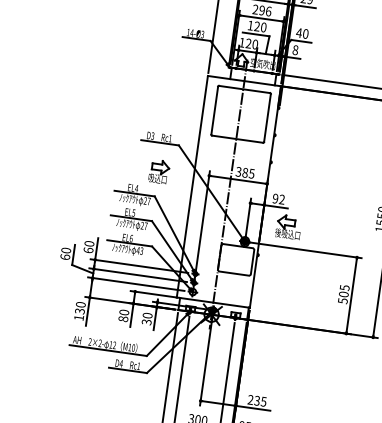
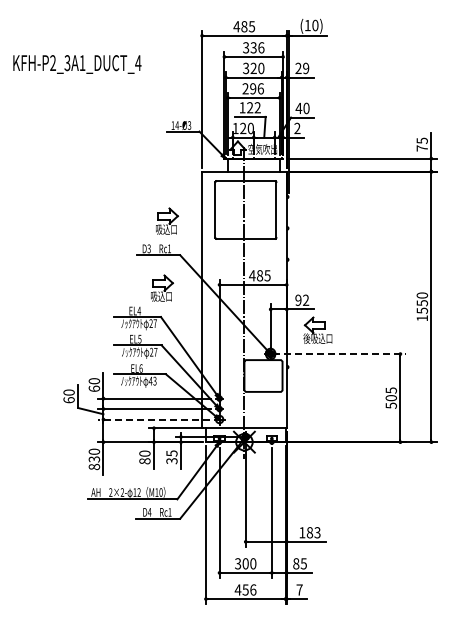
text: (263, 27) -> (257, 107), 120 -> 122
text: (295, 50) -> (297, 128), 8 -> 2
part: (172, 113) -> (167, 220), added
text: (238, 171) -> (252, 275), 385 -> 485
line: (304, 250) -> (339, 354), solid -> dashed
line: (136, 284) -> (154, 419), solid -> dashed
text: (147, 315) -> (171, 453), 30 -> 35
text: (79, 317) -> (94, 466), 130 -> 830
text: (256, 400) -> (309, 532), 235 -> 183

